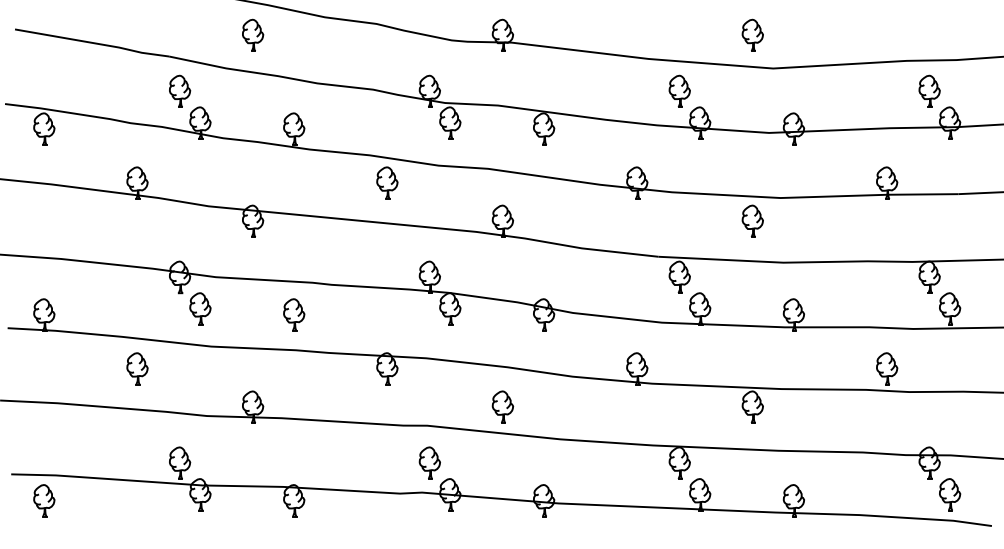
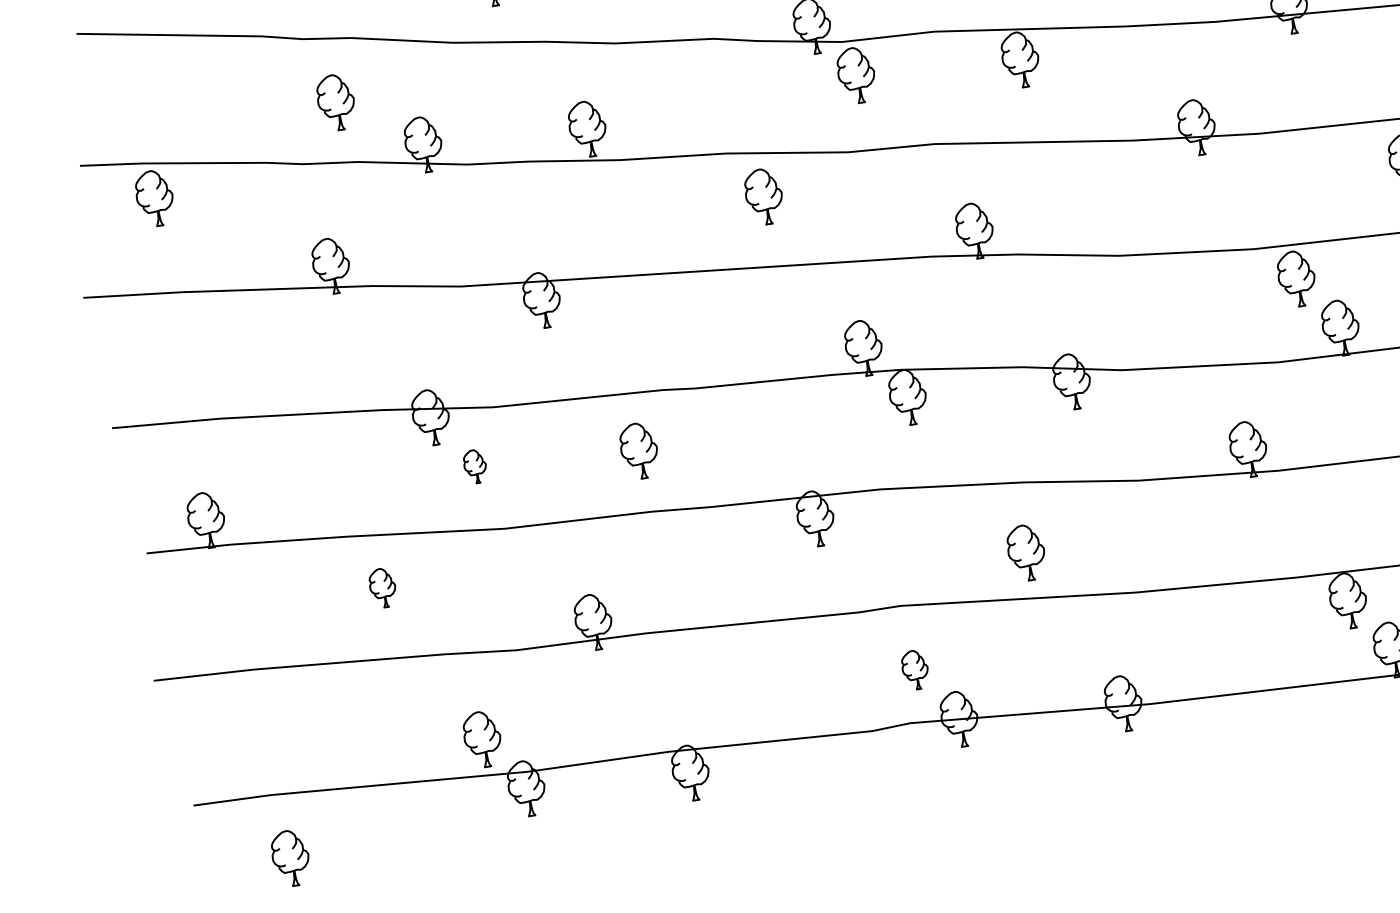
part: (180, 90) -> (336, 100), moved
part: (200, 308) -> (475, 465), size x0.6
part: (137, 368) -> (382, 587), size x0.7
part: (429, 462) -> (914, 669), size x0.7
part: (44, 500) -> (291, 857), moved

